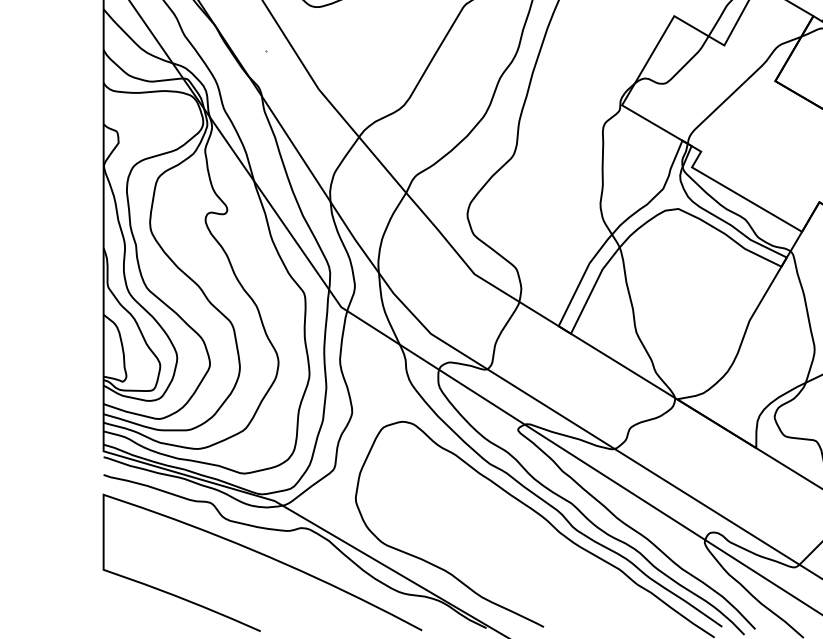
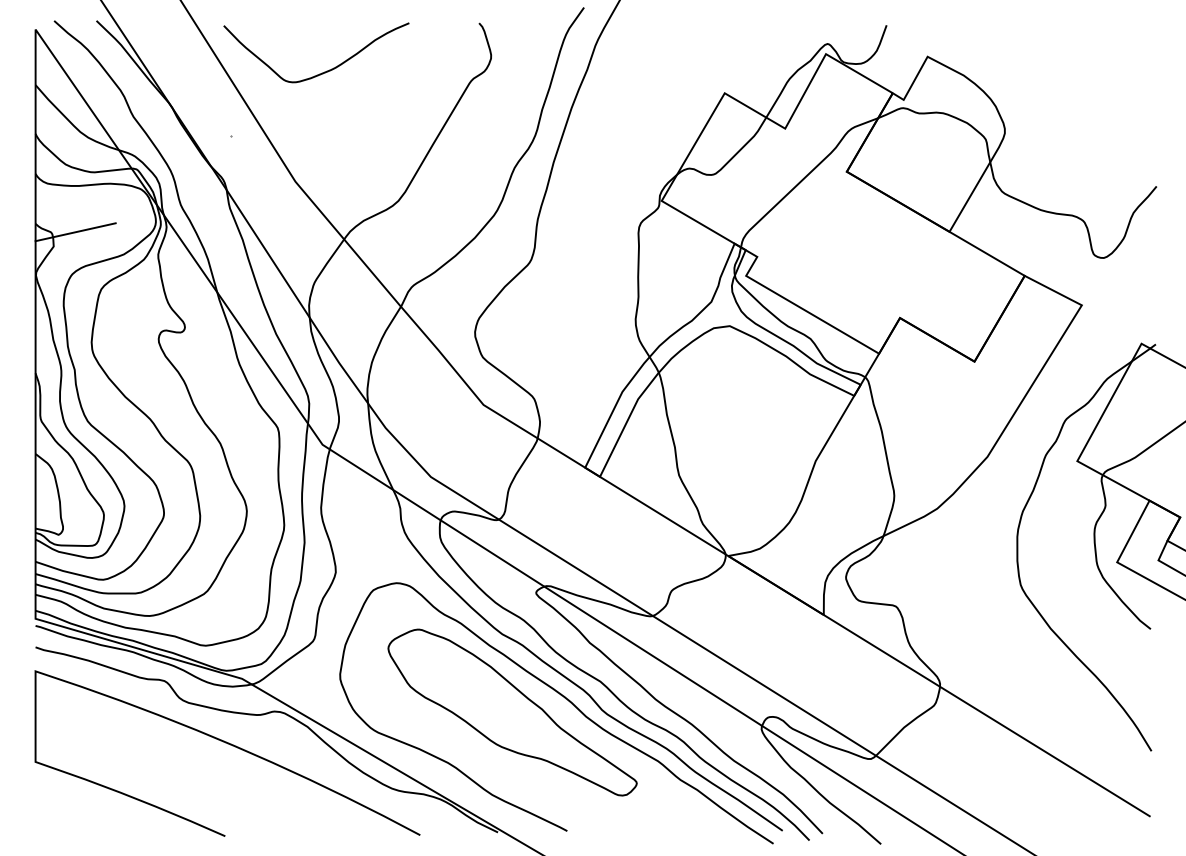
line: (136, 131) -> (75, 232), added
part: (498, 528) -> (512, 712), added

